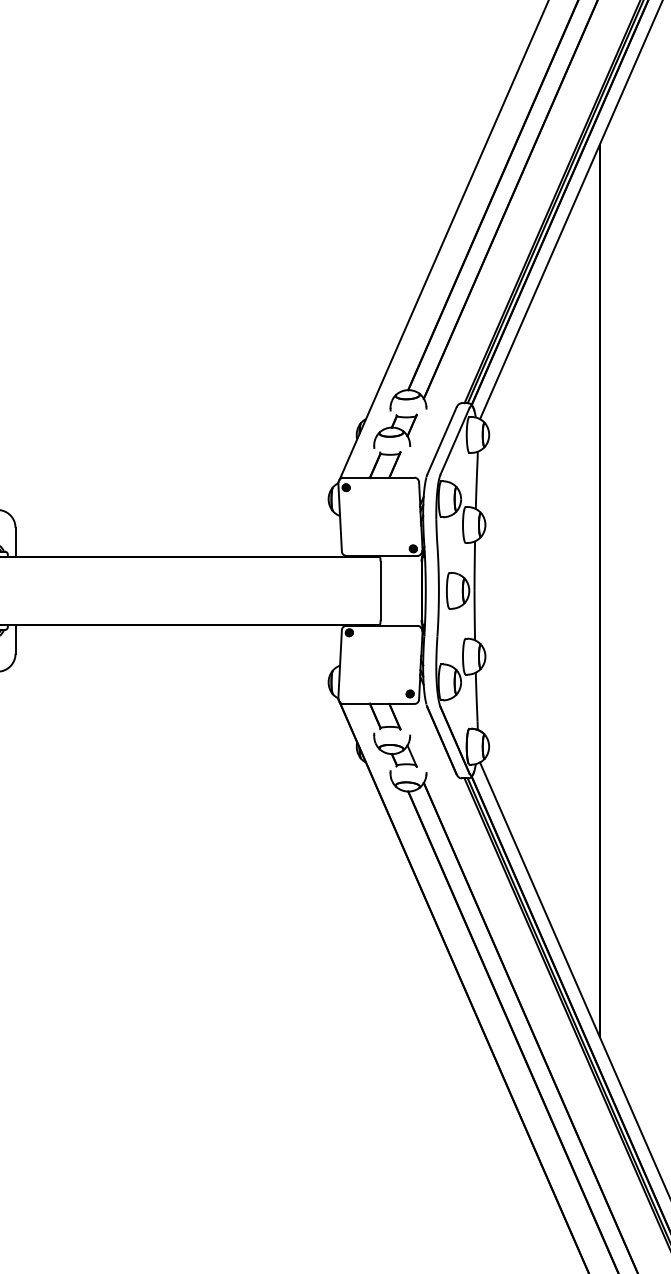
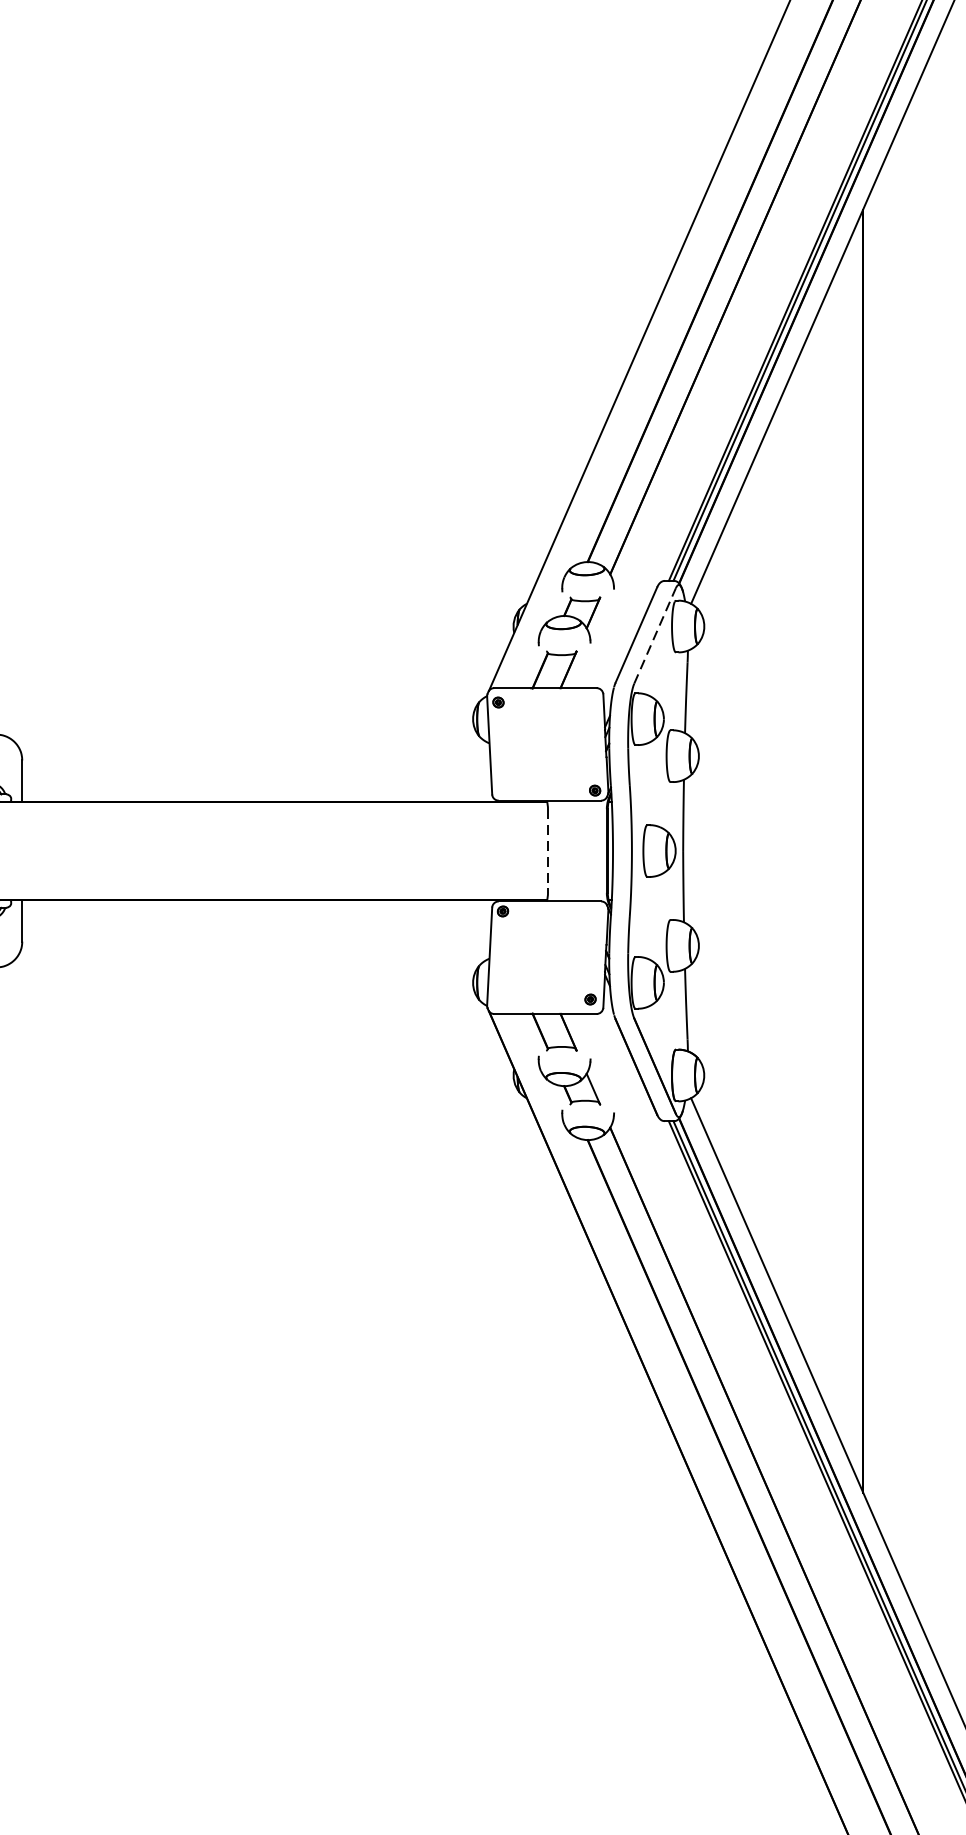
line: (455, 441) -> (655, 635), solid -> dashed
line: (380, 591) -> (547, 851), solid -> dashed

